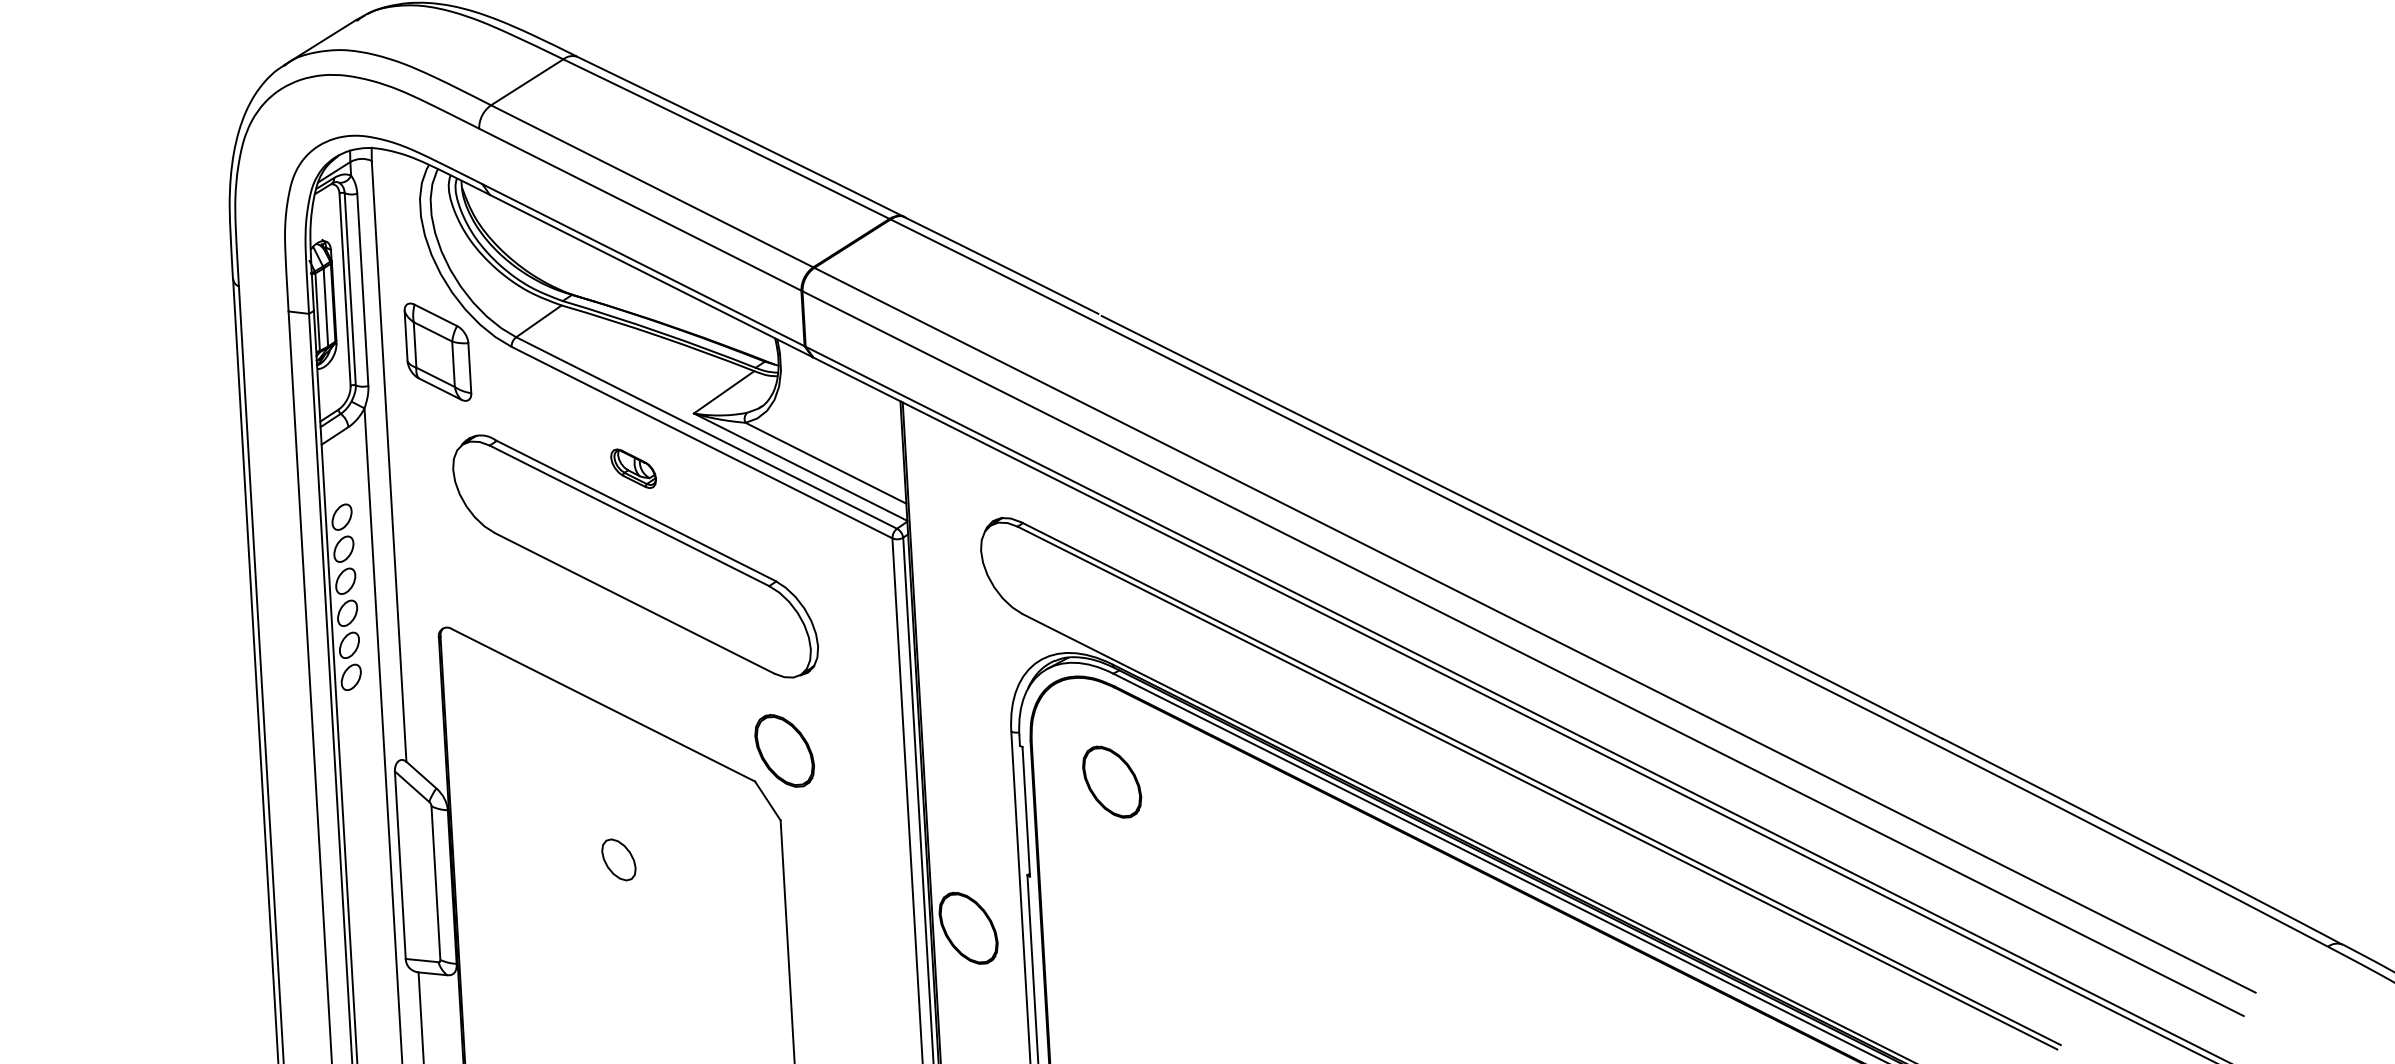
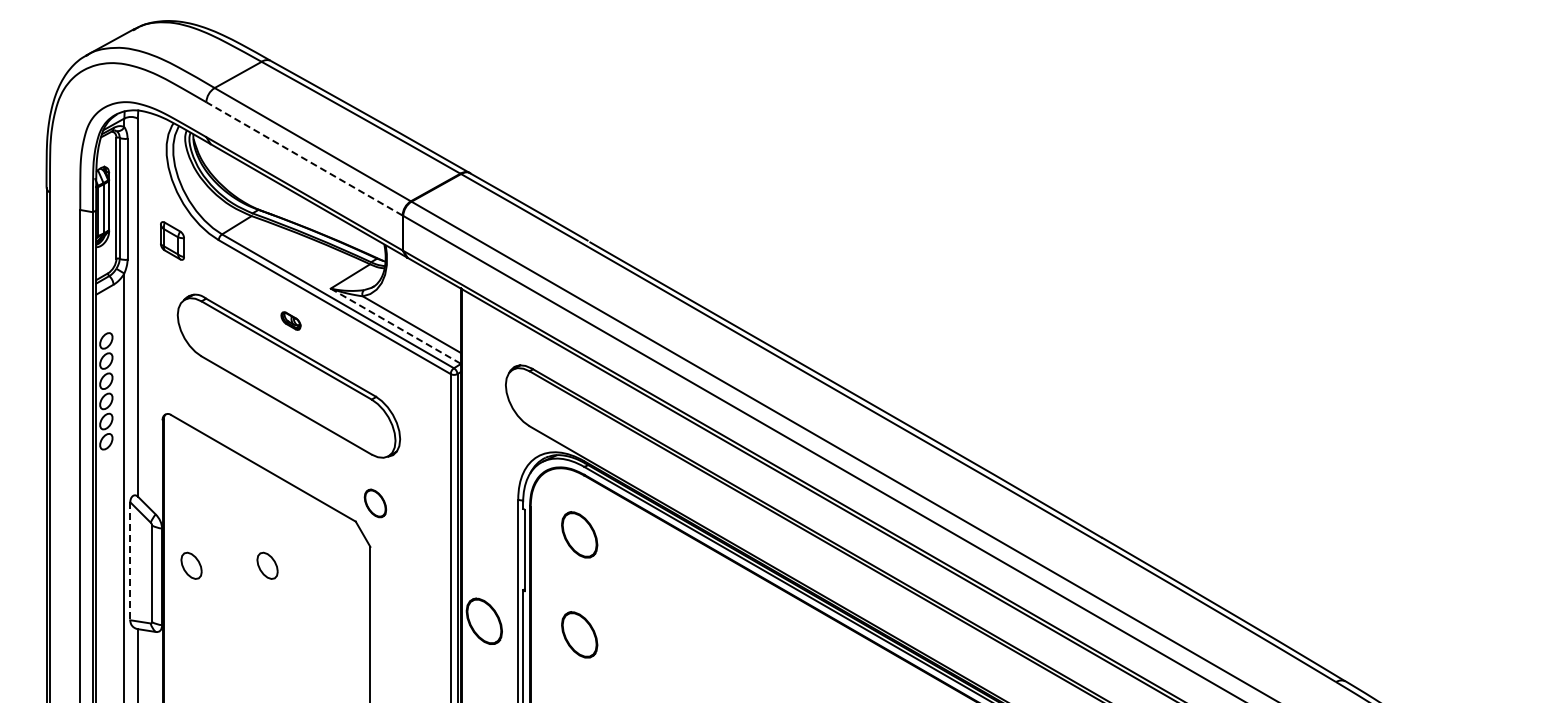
line: (640, 209) -> (304, 158), solid -> dashed
part: (437, 351) -> (172, 240), size x0.6
part: (632, 467) -> (290, 320), size x0.7
line: (801, 467) -> (396, 326), solid -> dashed
part: (784, 750) -> (375, 503), size x0.6
line: (400, 865) -> (130, 561), solid -> dashed
part: (497, 866) -> (191, 565), added
part: (1121, 940) -> (579, 634), added

